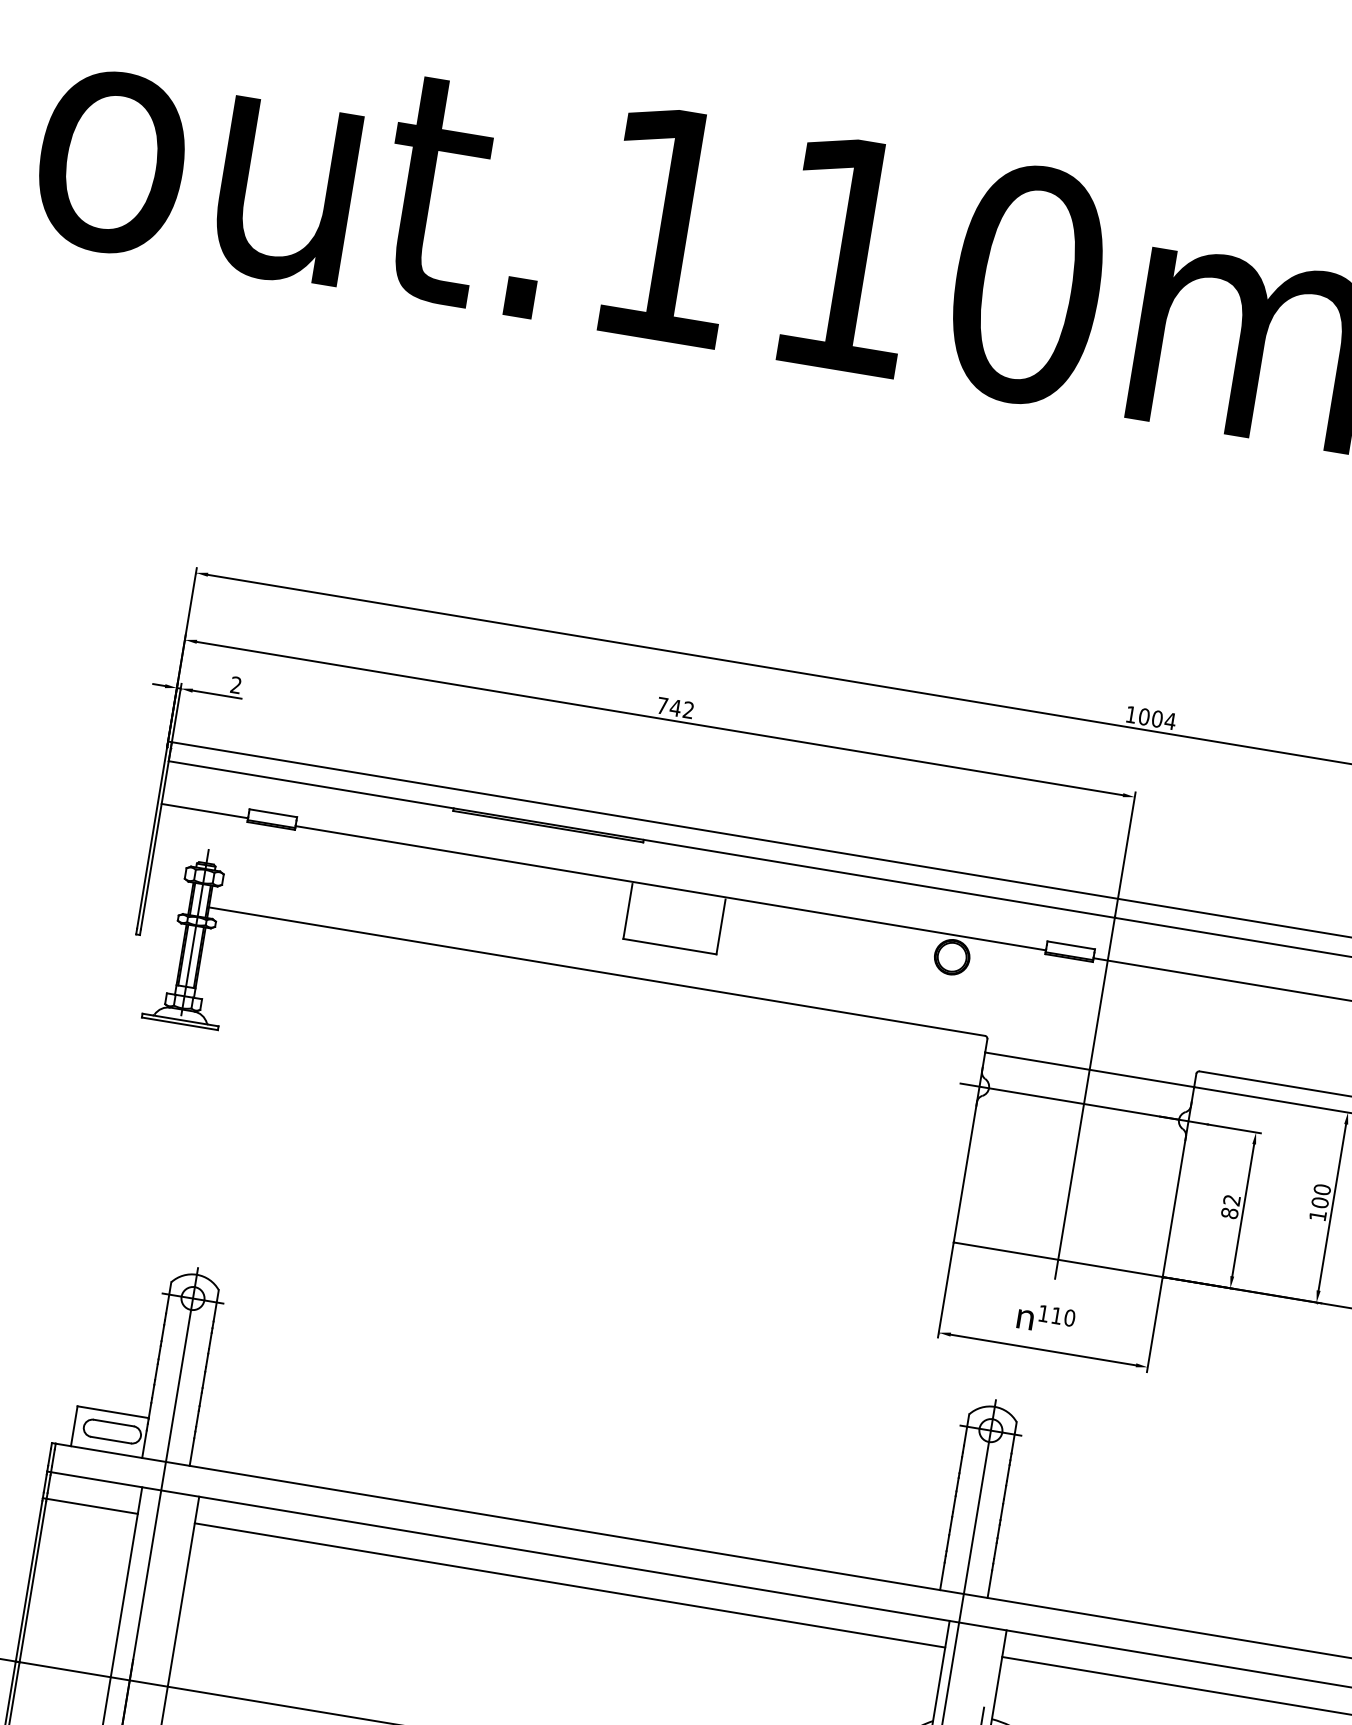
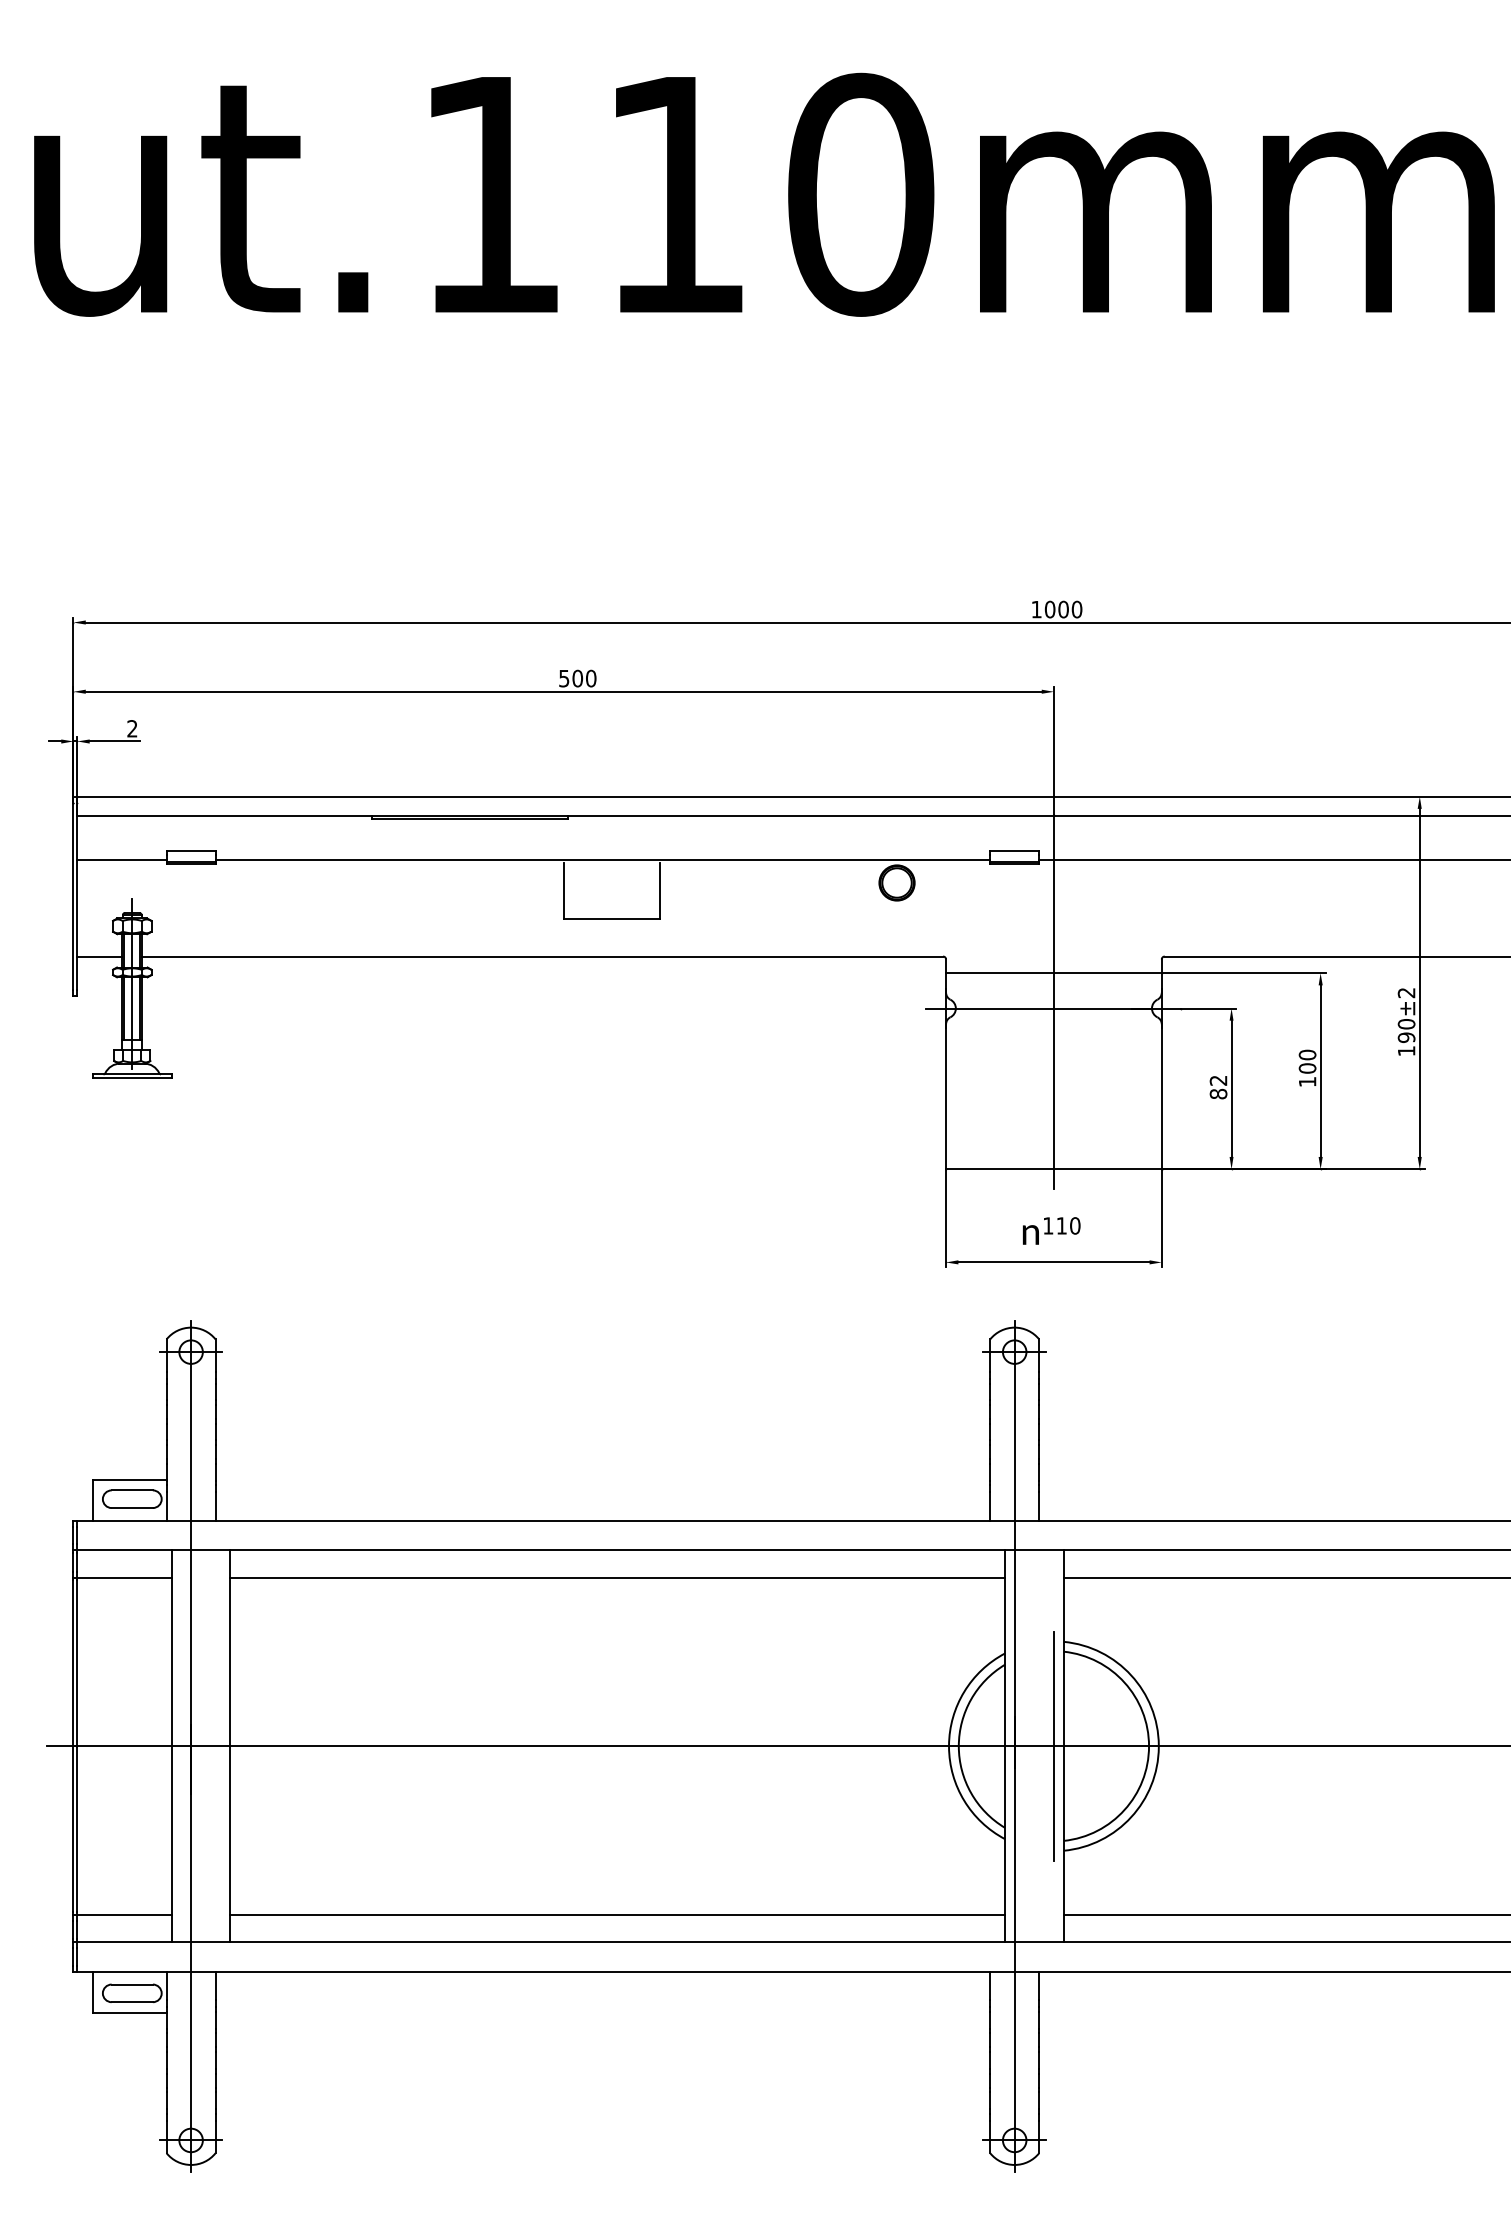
text: (675, 707) -> (577, 678), 742 -> 500
text: (1169, 721) -> (1076, 609), 1004 -> 1000
line: (167, 900) -> (99, 956), added

